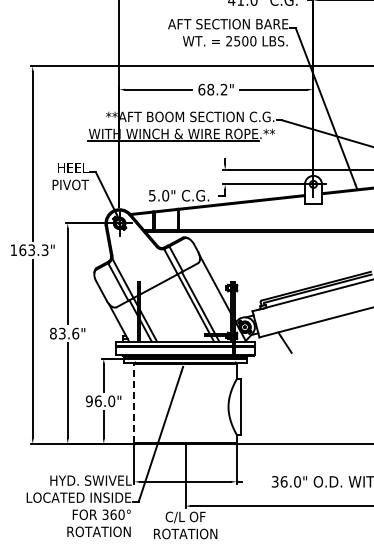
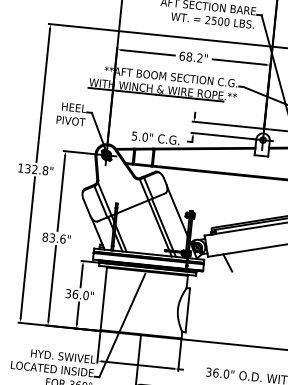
text: (33, 250) -> (36, 169), 163.3" -> 132.8"
text: (88, 400) -> (67, 292), 96.0" -> 36.0"
line: (134, 403) -> (103, 299), dashed -> solid

